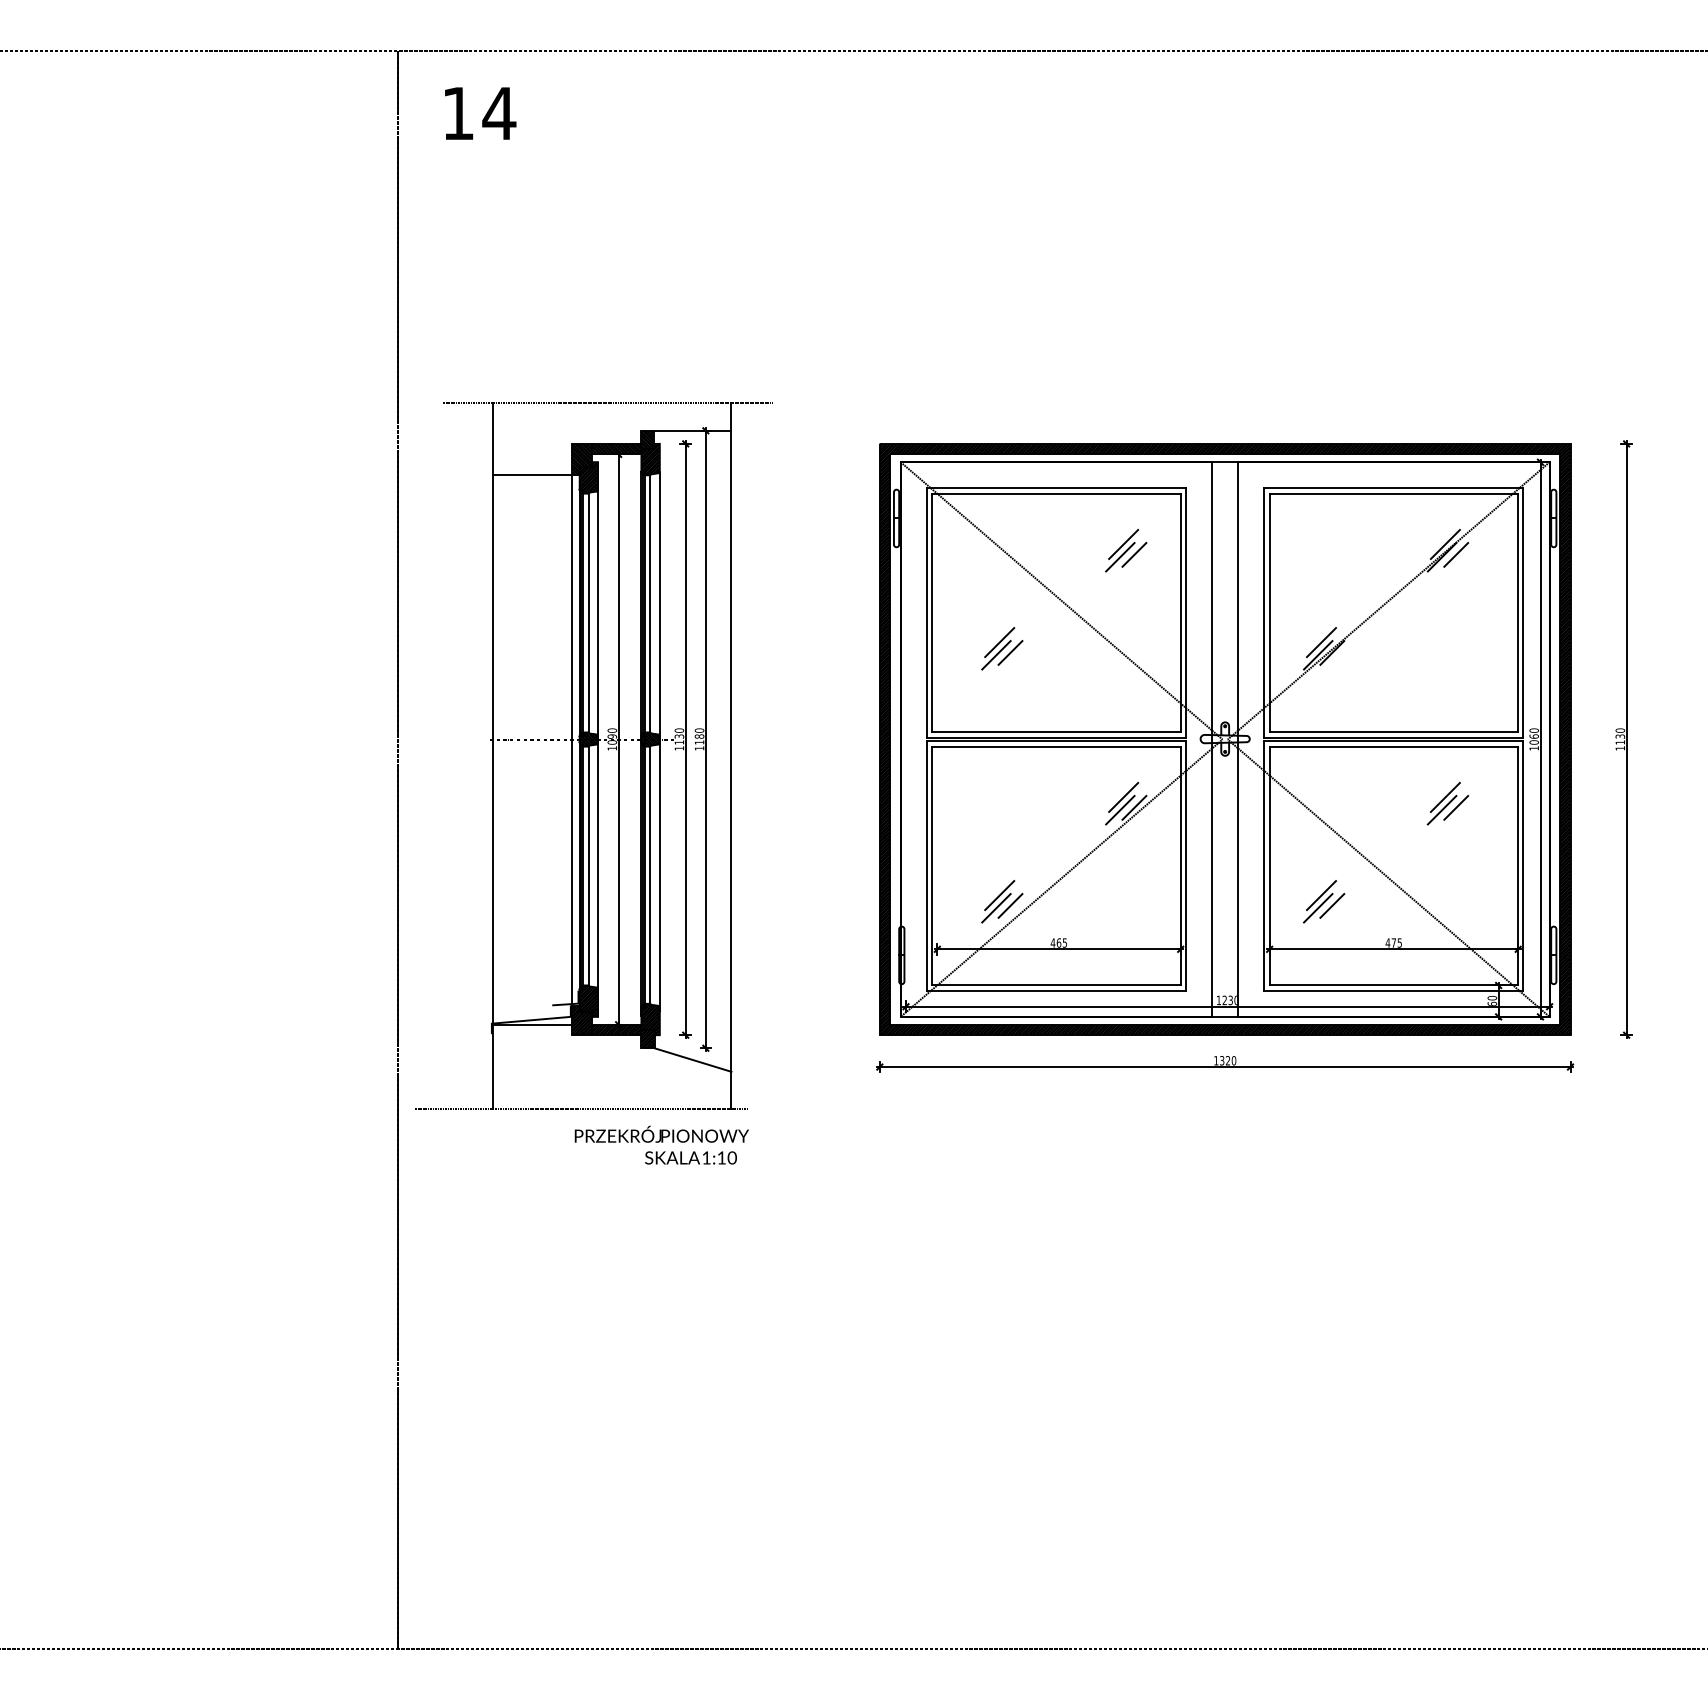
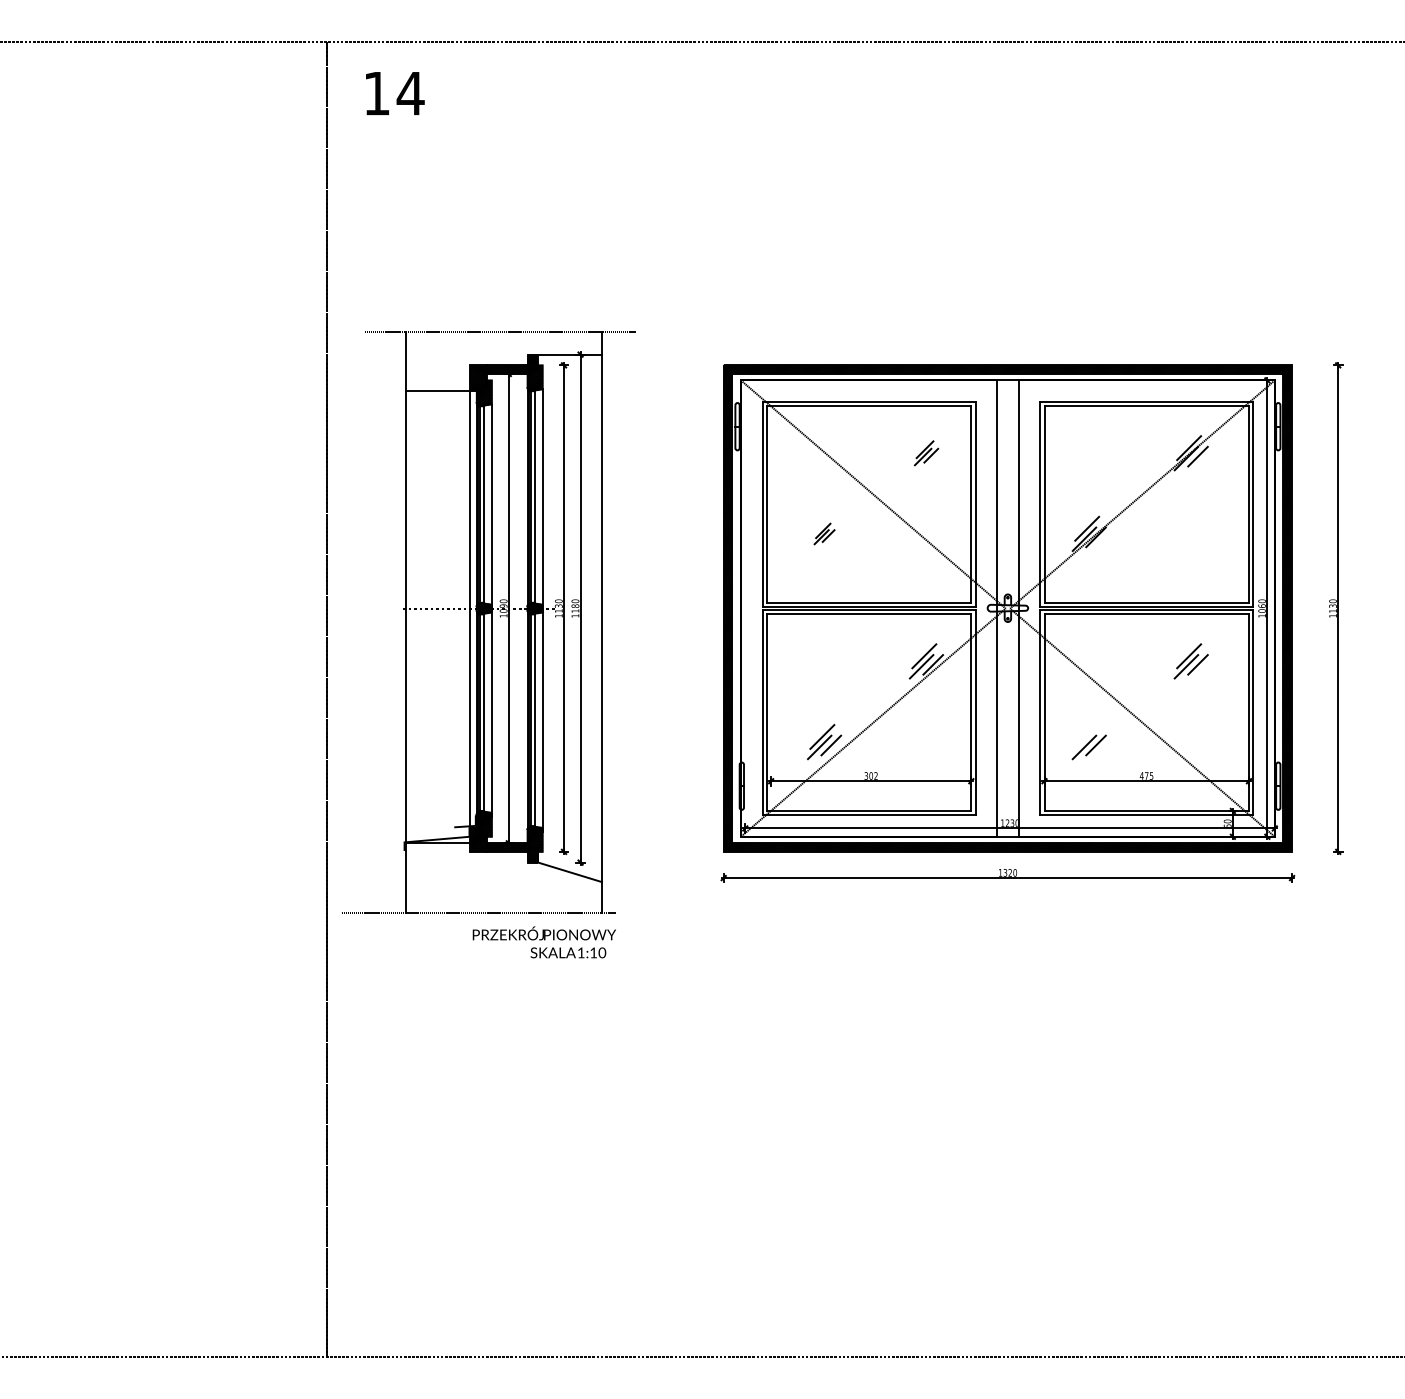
part: (1126, 550) -> (926, 453), size x0.7
part: (1002, 648) -> (824, 533), size x0.6
line: (1321, 895) -> (1087, 736), removed
text: (1058, 942) -> (870, 775), 465 -> 302

